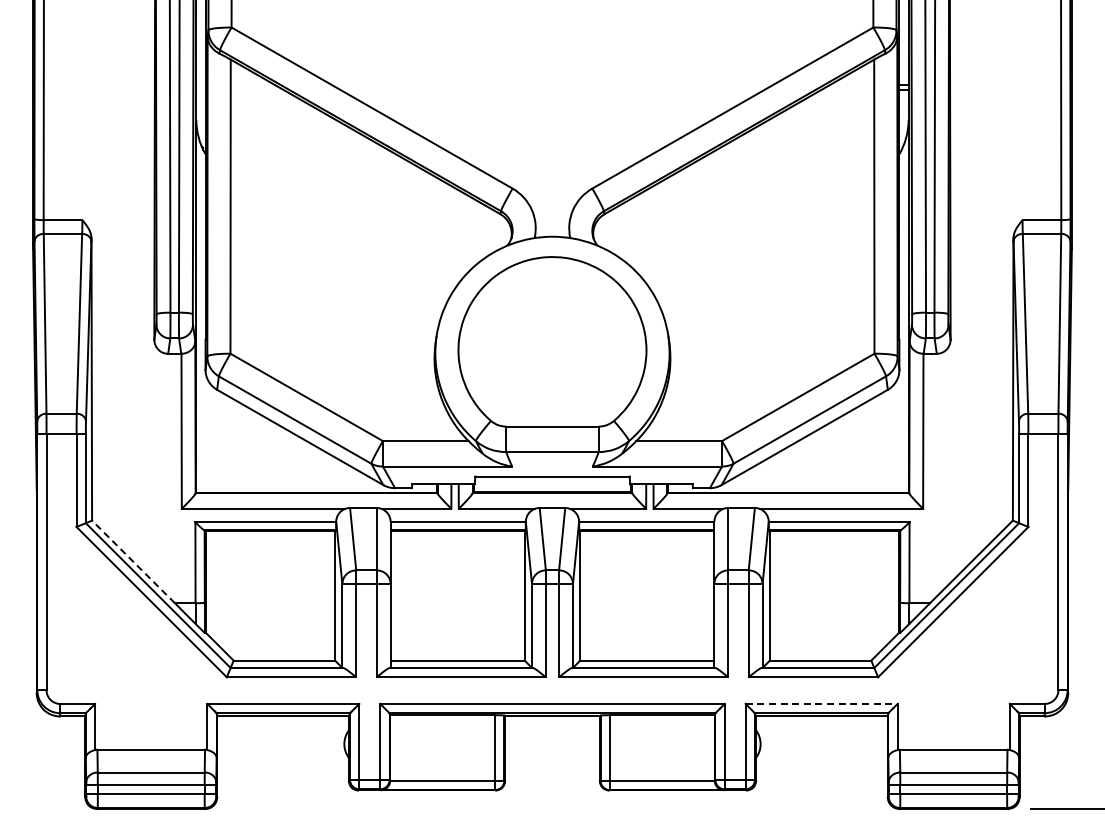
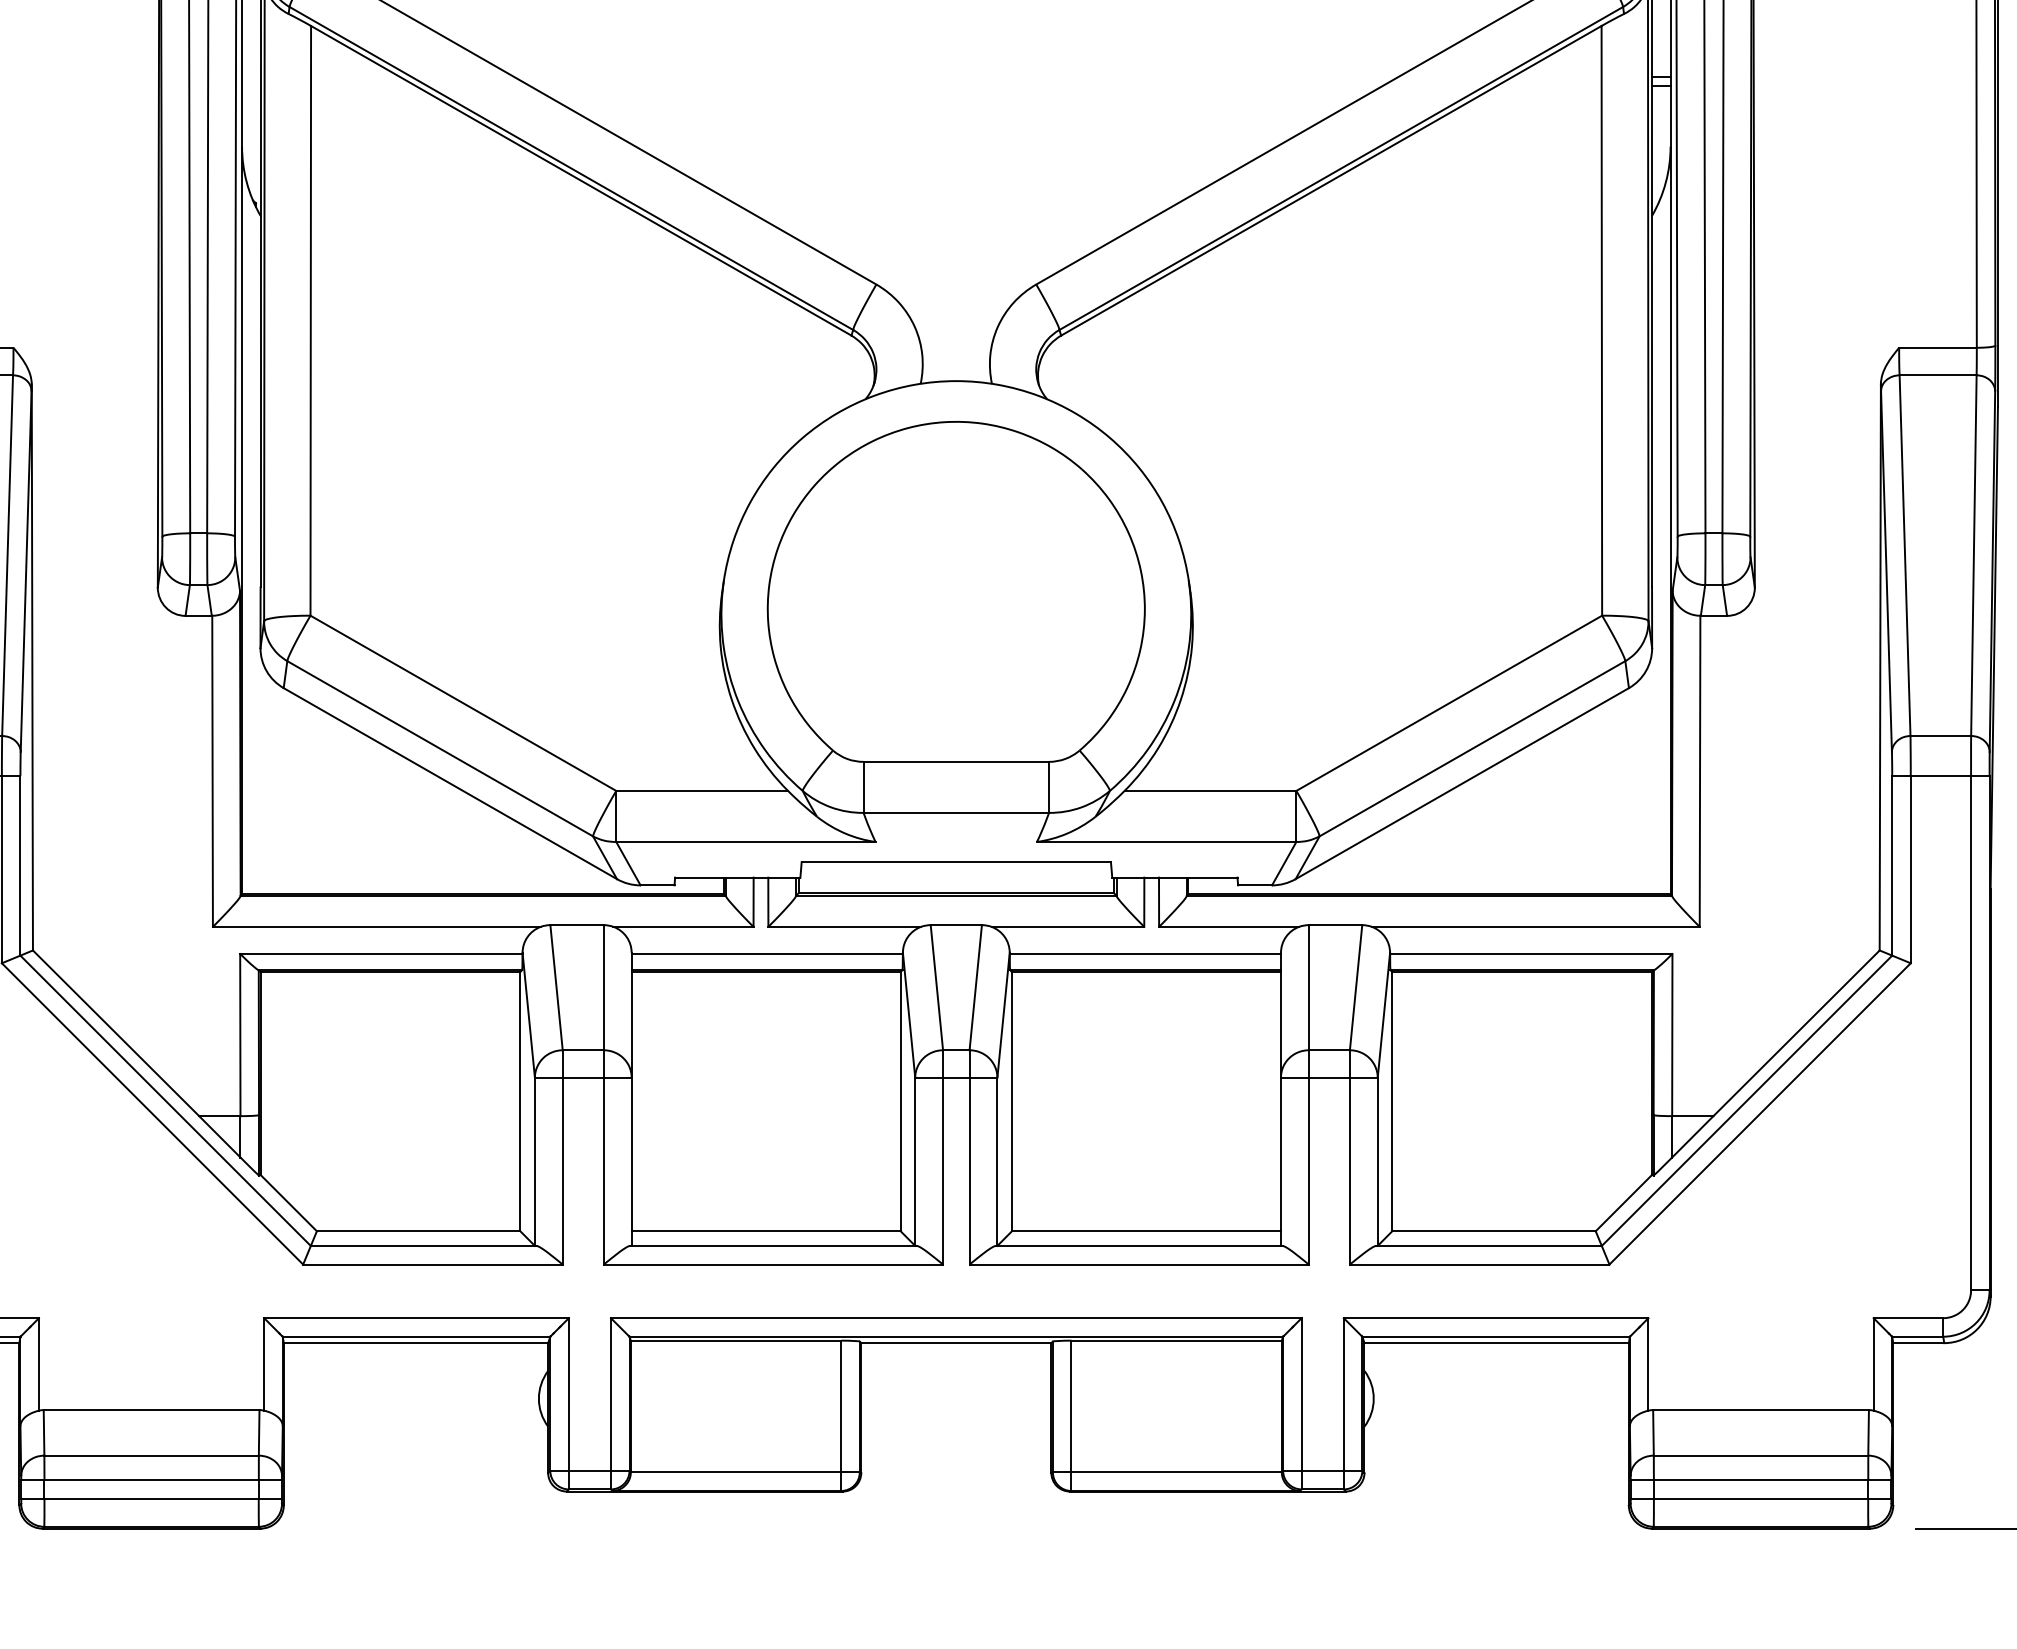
line: (133, 561) -> (116, 1032), dashed -> solid
line: (821, 703) -> (1495, 1317), dashed -> solid

